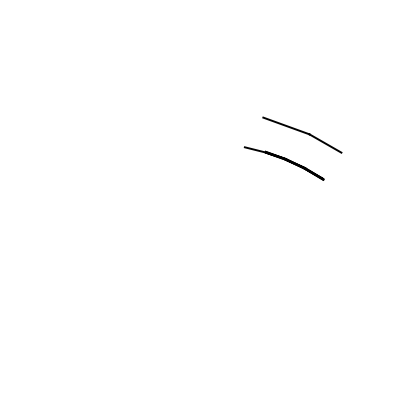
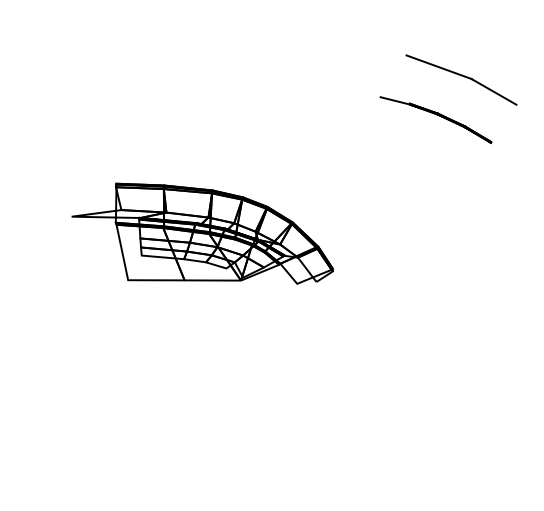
part: (118, 243) -> (202, 232), added

